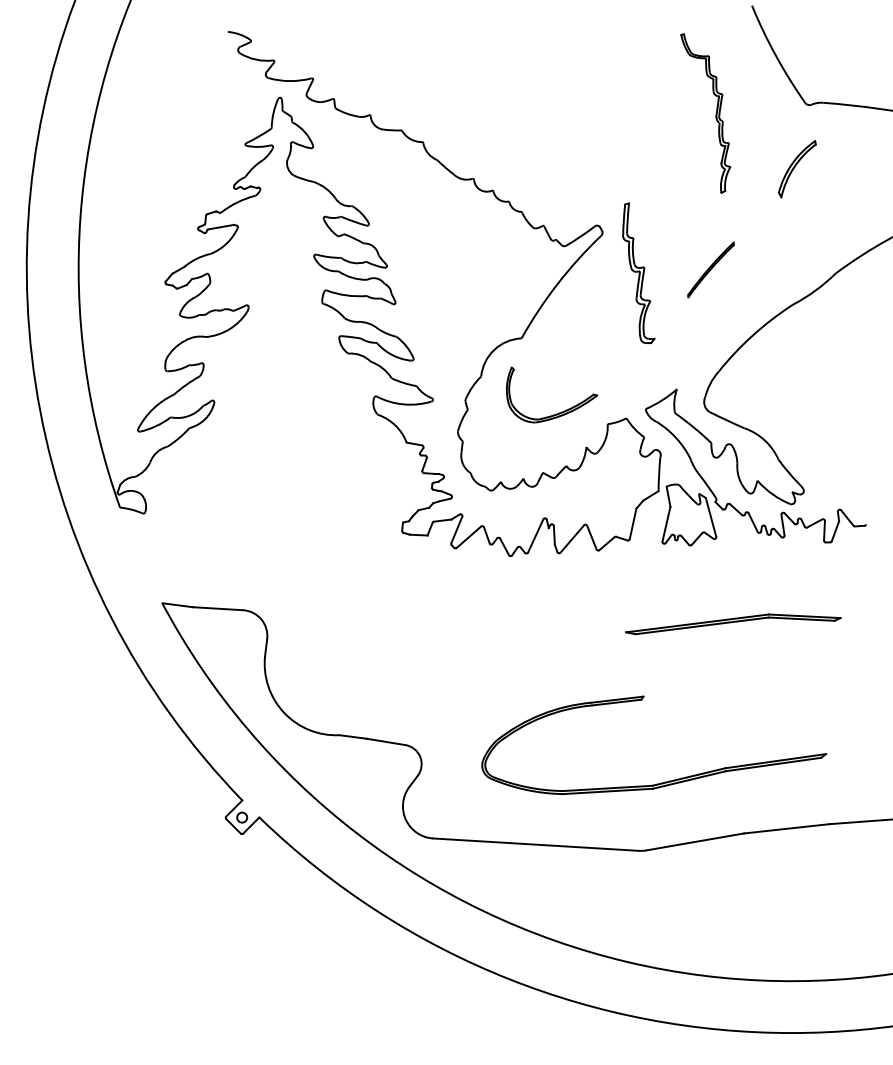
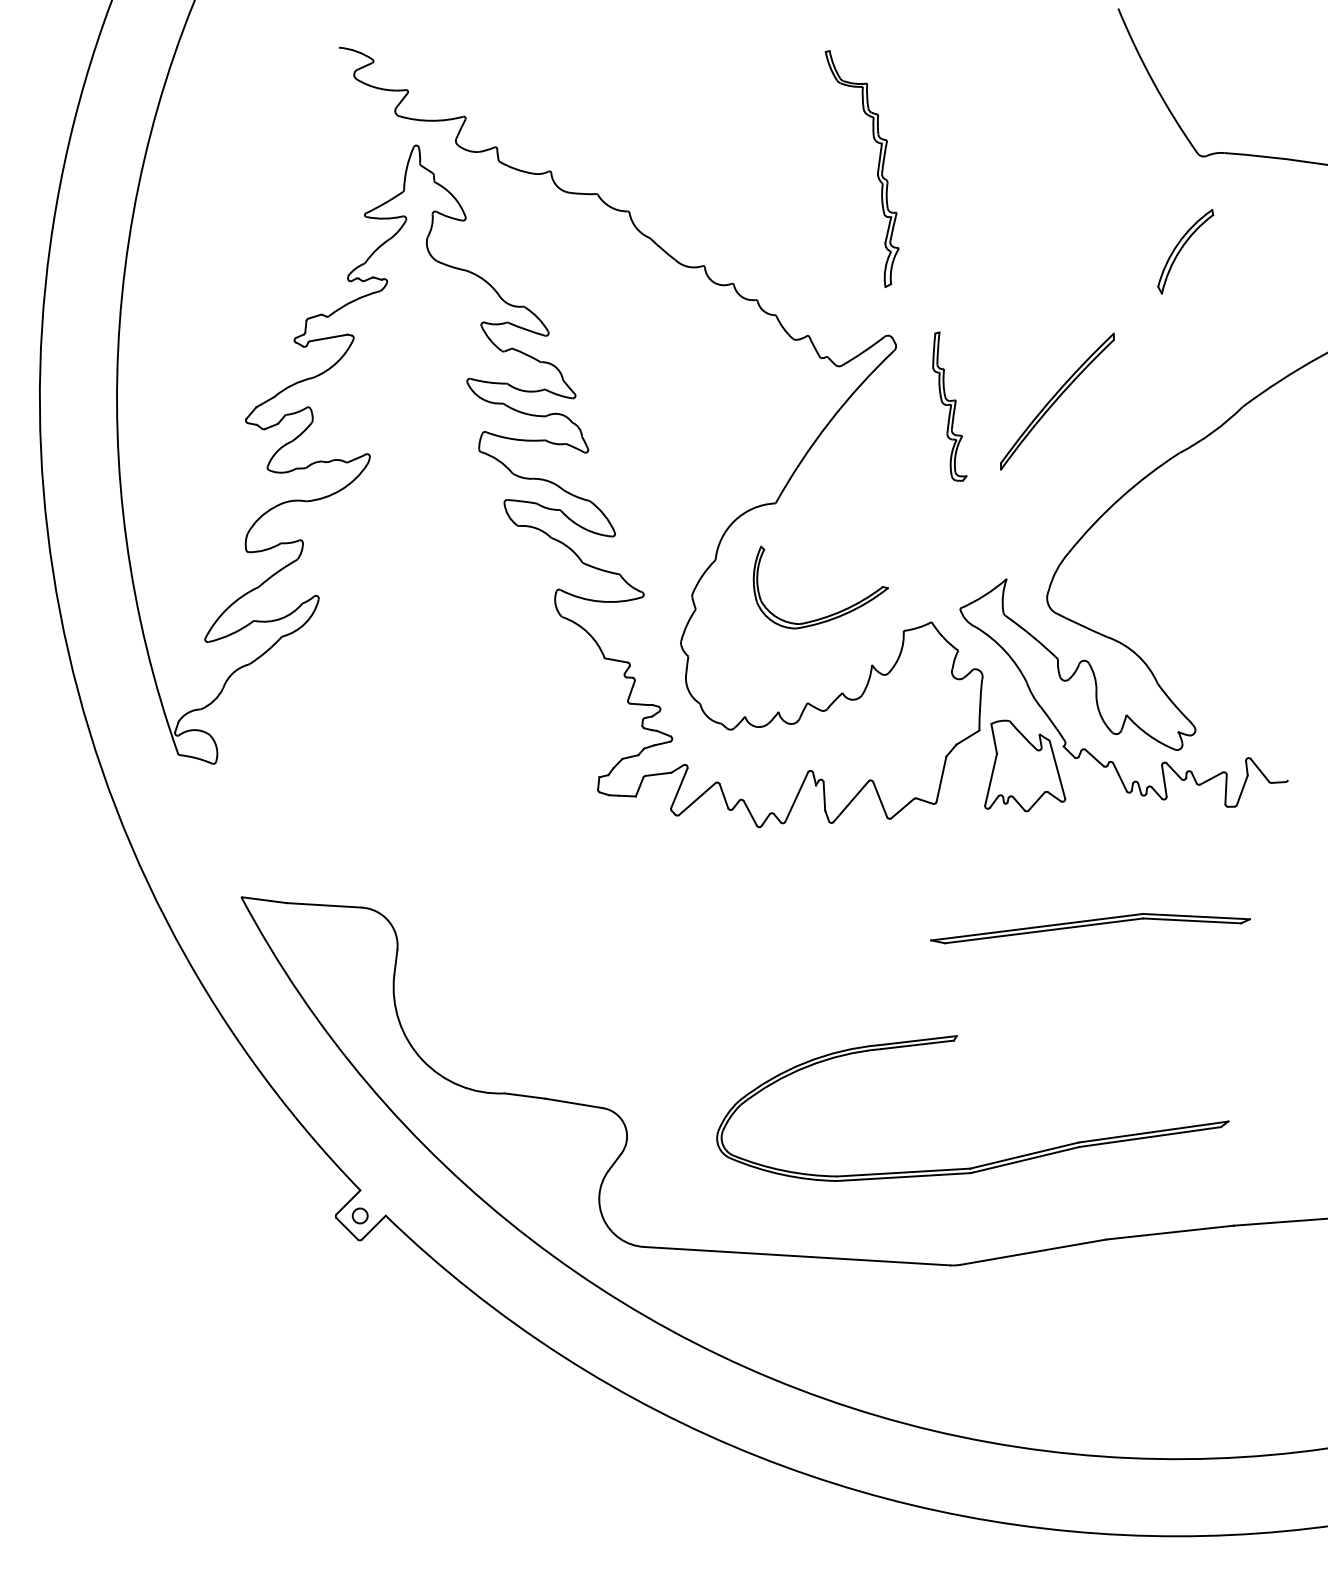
part: (715, 113) -> (876, 168), moved
part: (710, 269) -> (1056, 400), size x1.67
part: (638, 273) -> (949, 406), size x0.71

